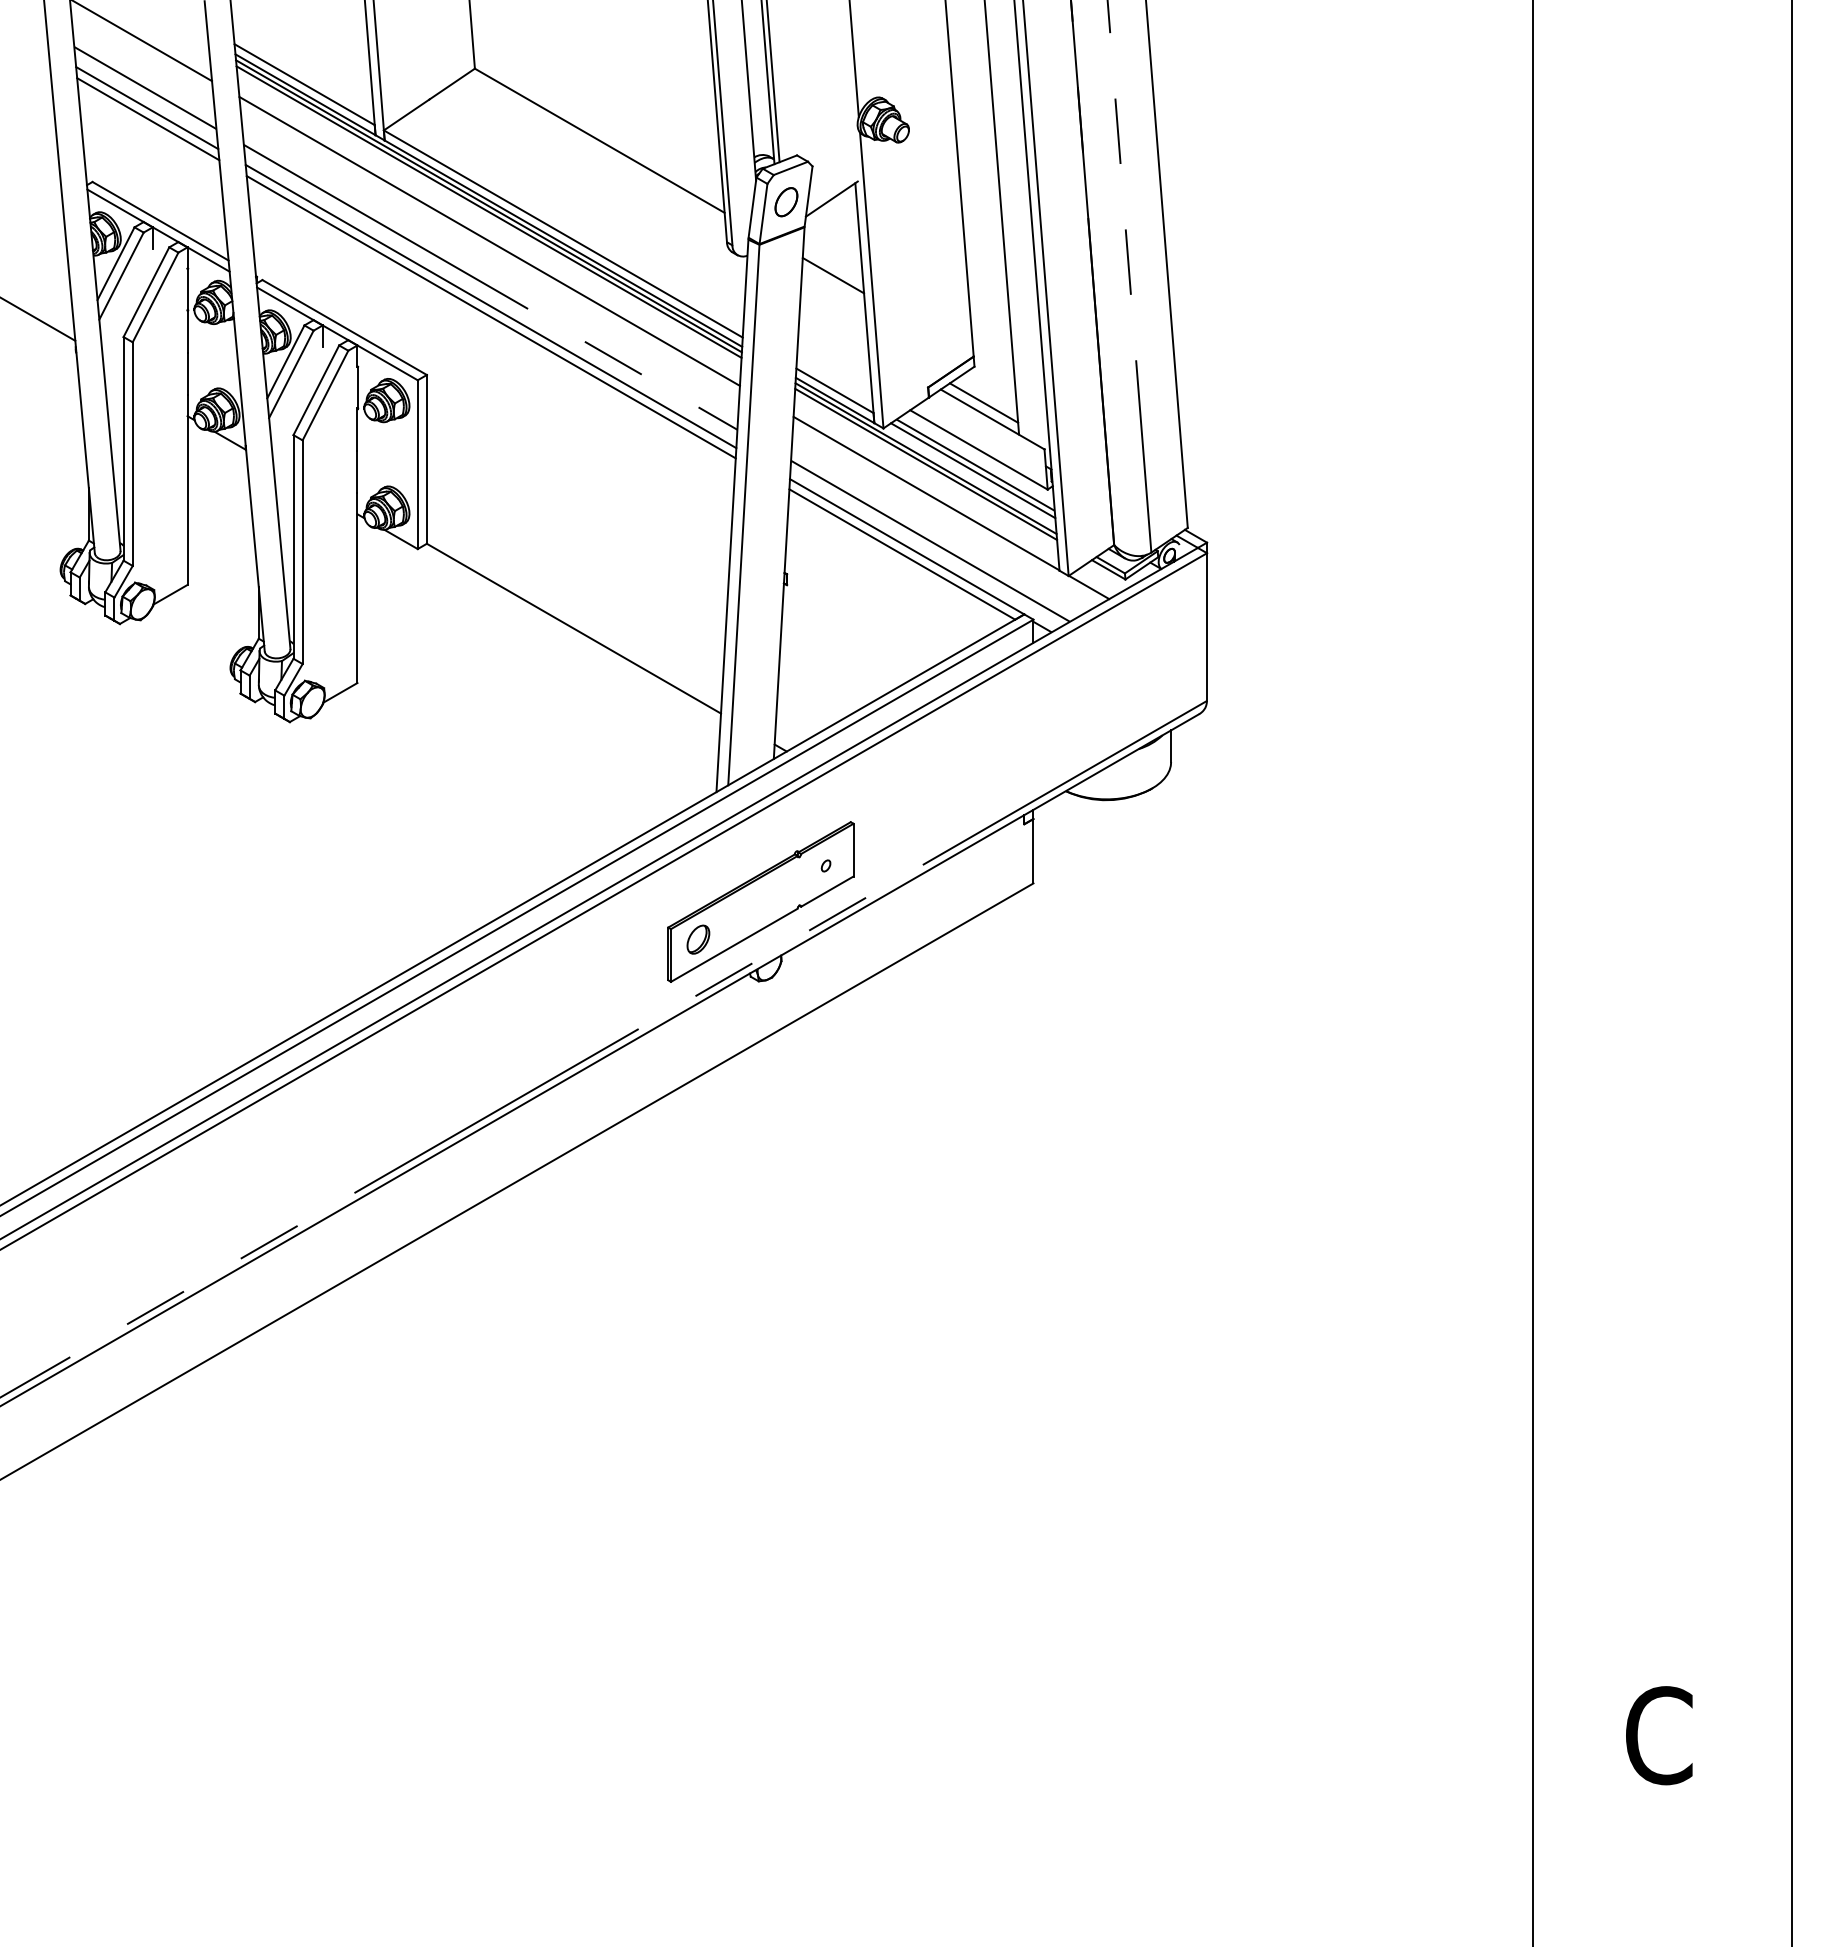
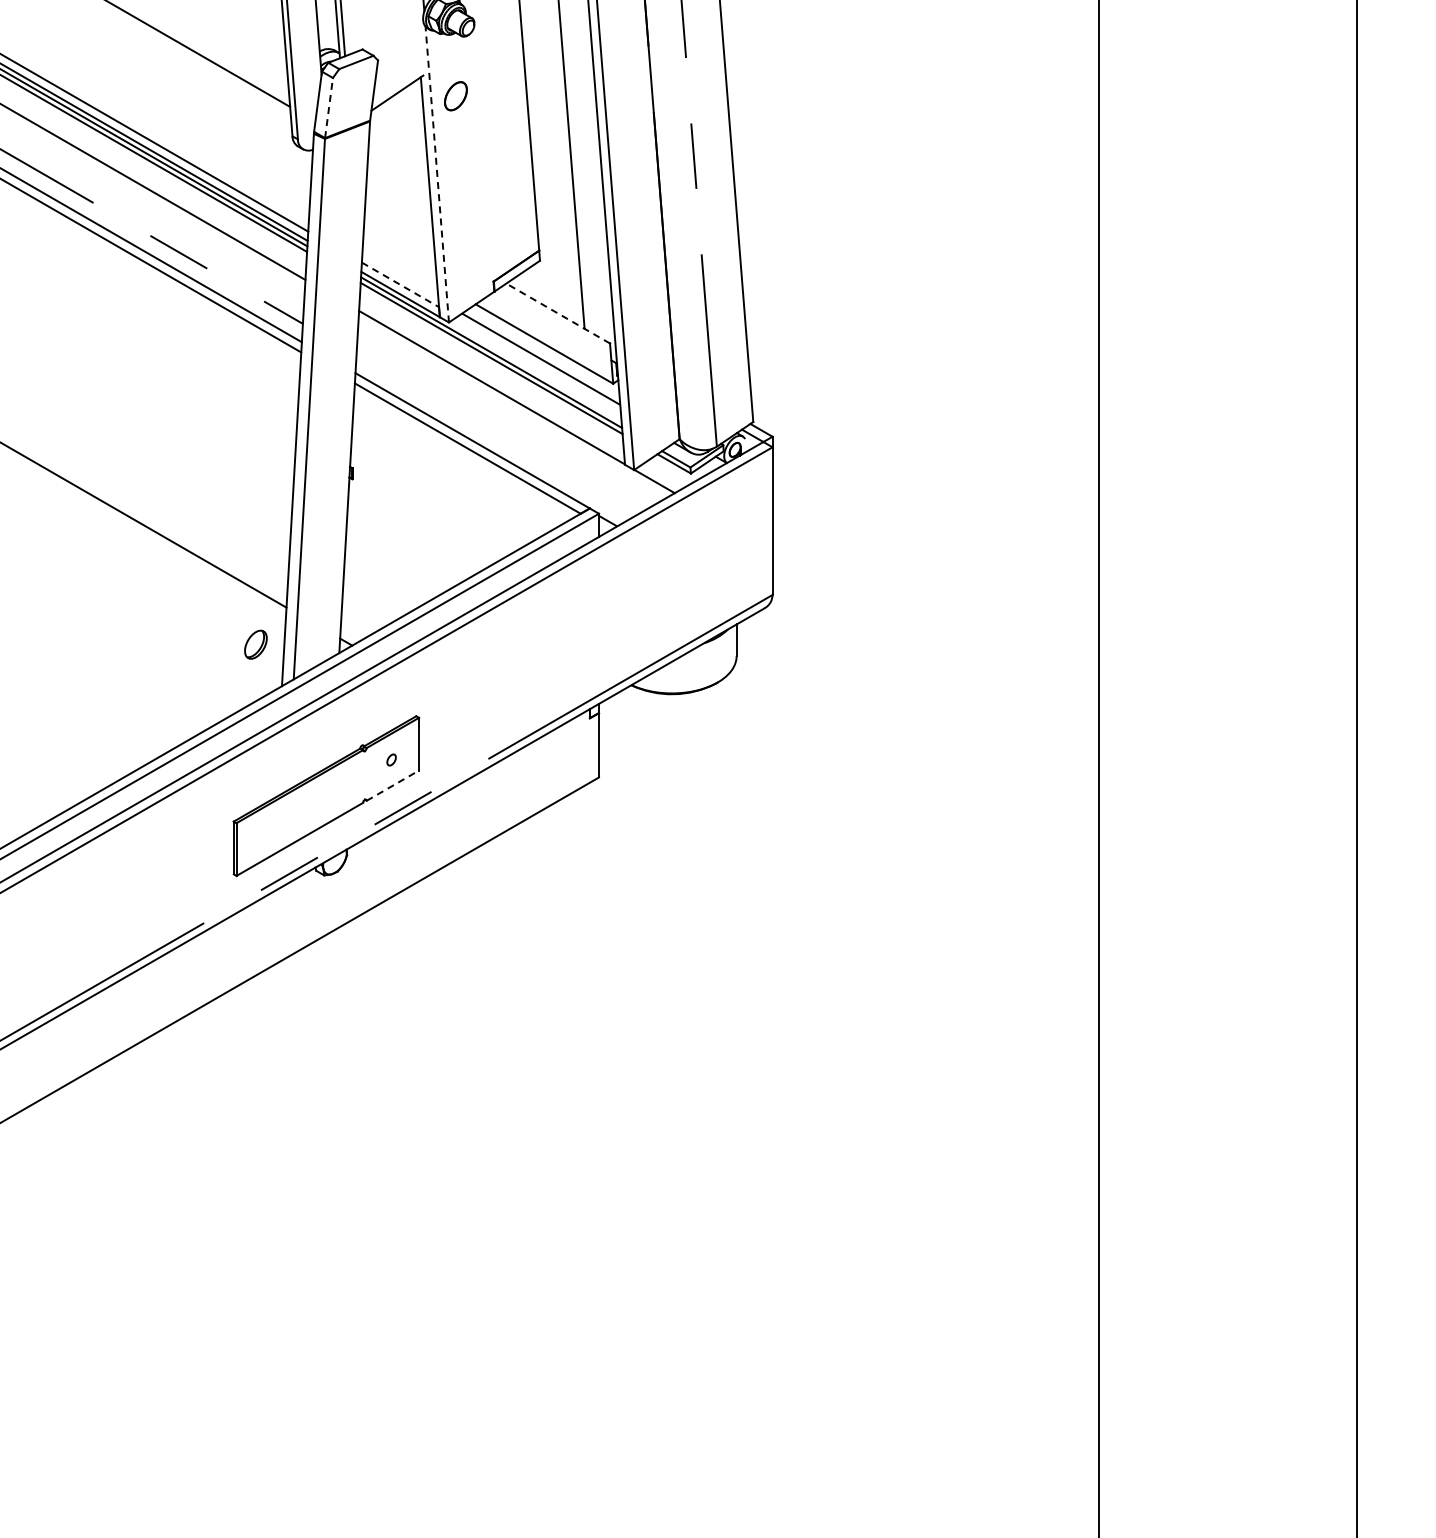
part: (786, 202) -> (456, 96), moved
line: (763, 213) -> (329, 107), solid -> dashed
line: (833, 275) -> (399, 169), removed
line: (871, 280) -> (437, 174), solid -> dashed
line: (834, 390) -> (400, 284), solid -> dashed
line: (983, 402) -> (549, 296), removed
line: (992, 419) -> (558, 313), solid -> dashed
line: (973, 470) -> (539, 364), removed
line: (930, 540) -> (496, 434), removed
line: (827, 891) -> (393, 785), solid -> dashed
part: (698, 939) -> (256, 644), moved

